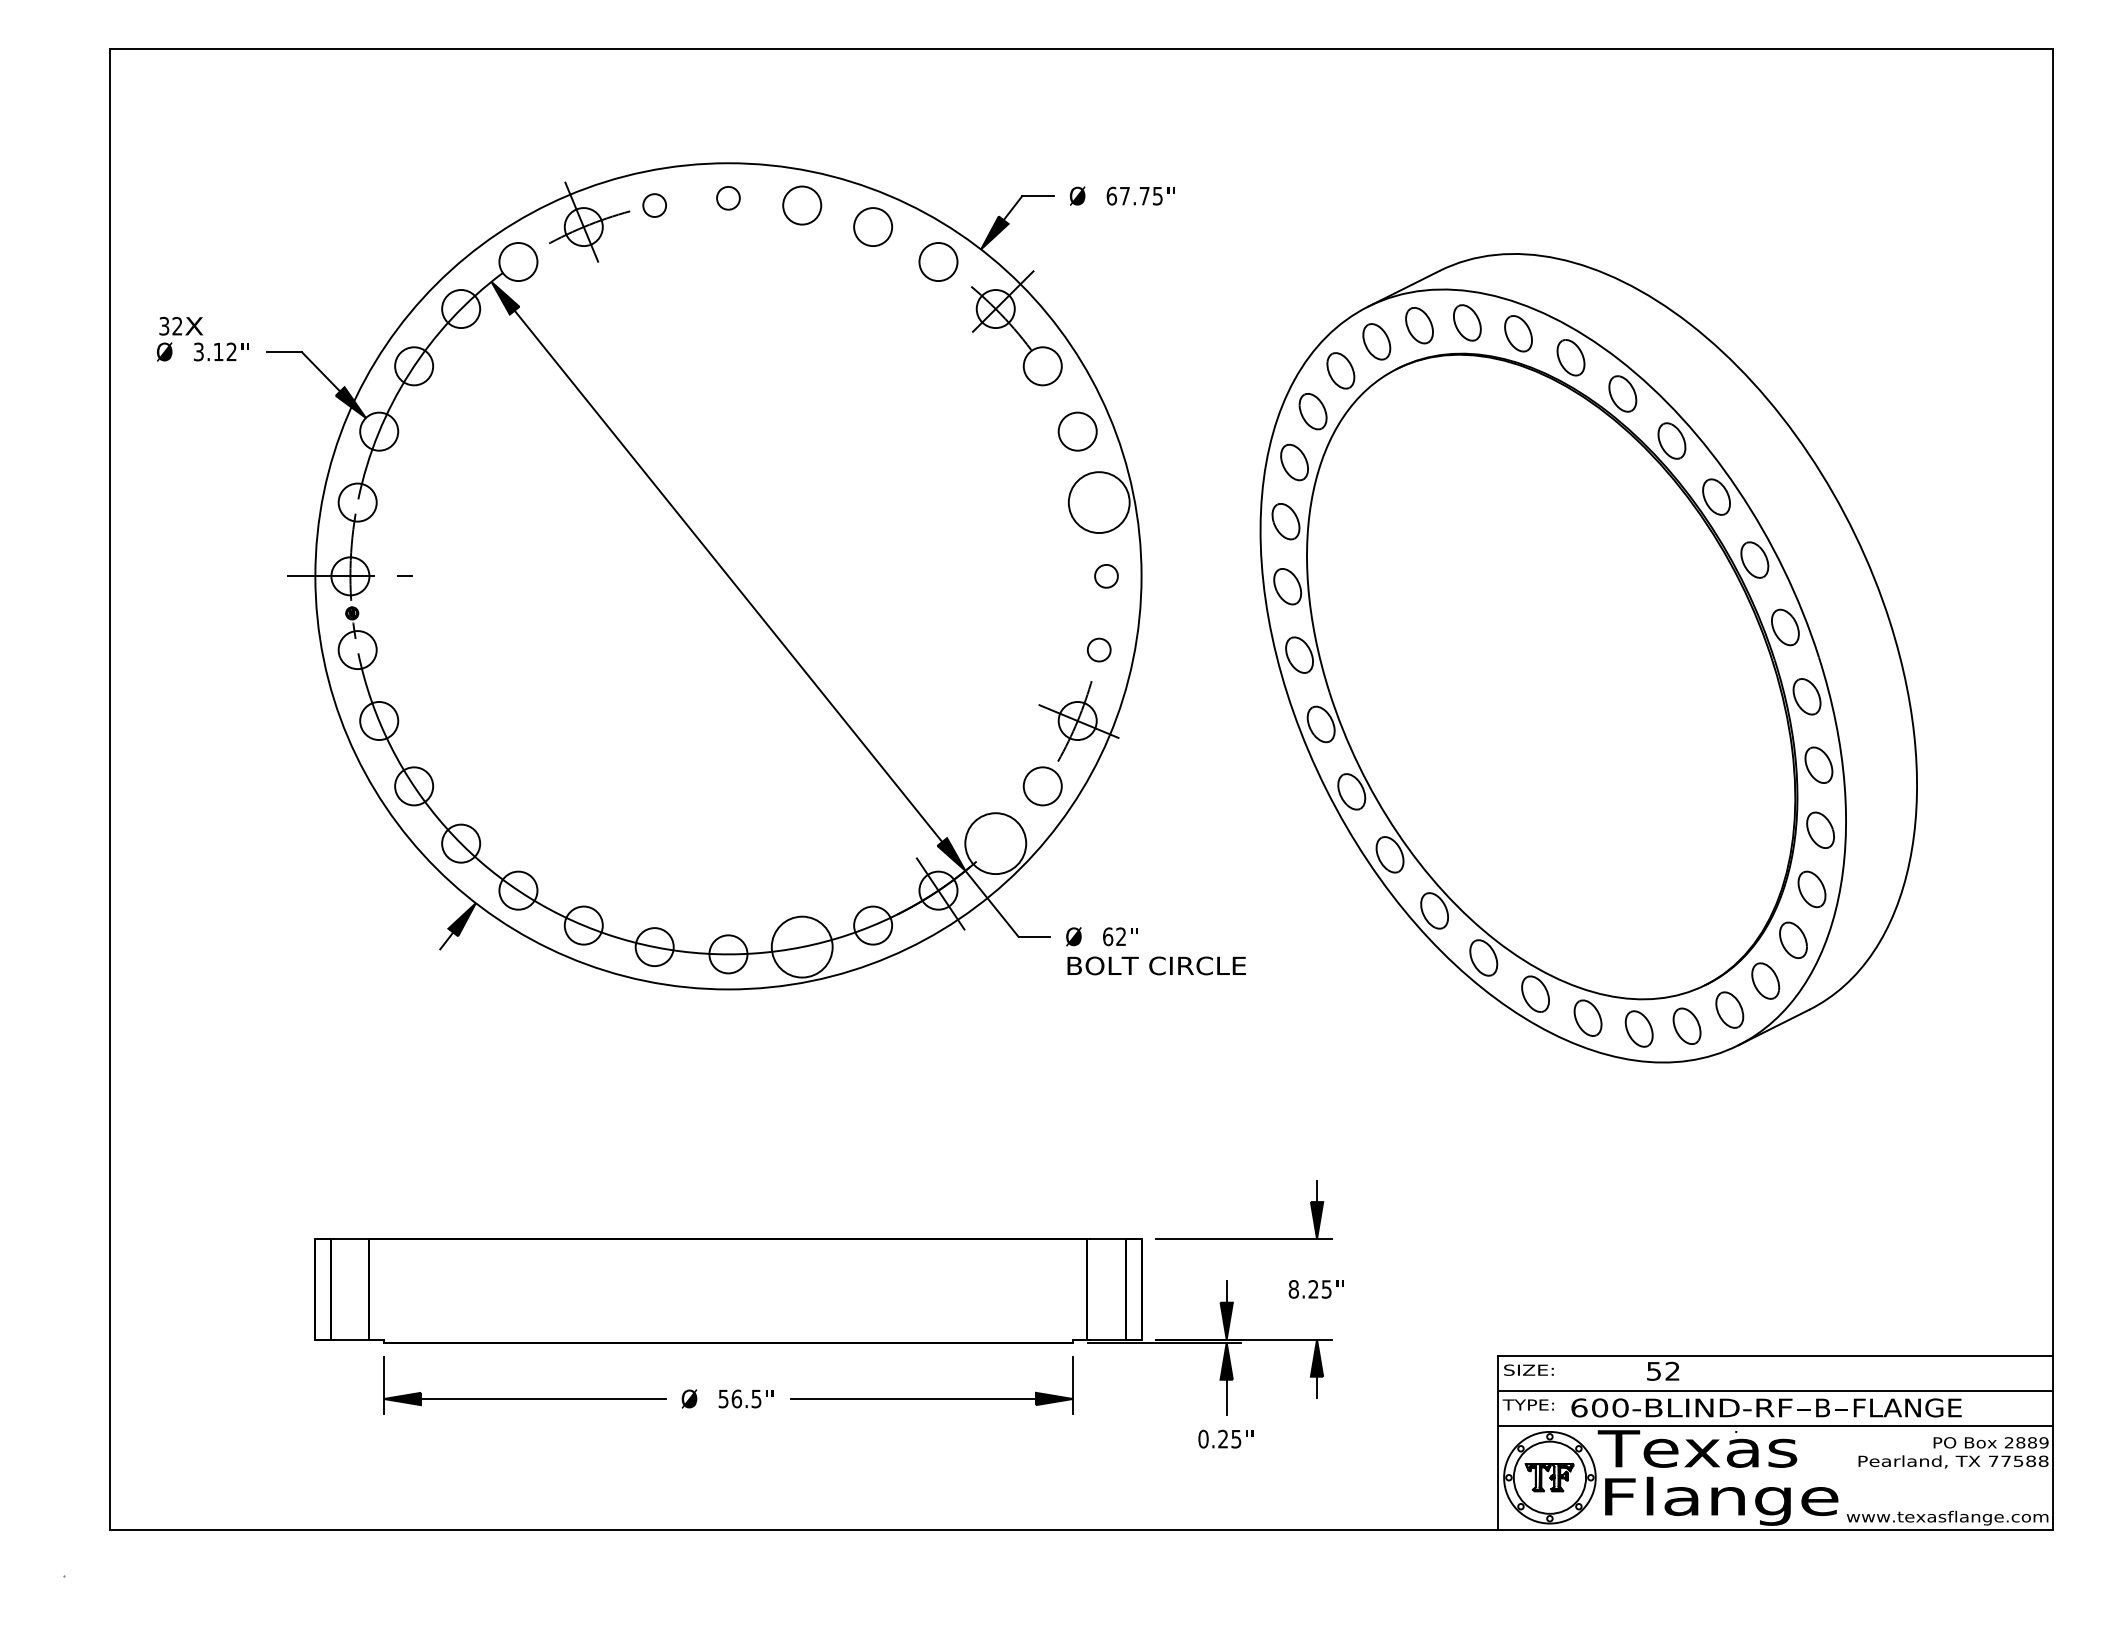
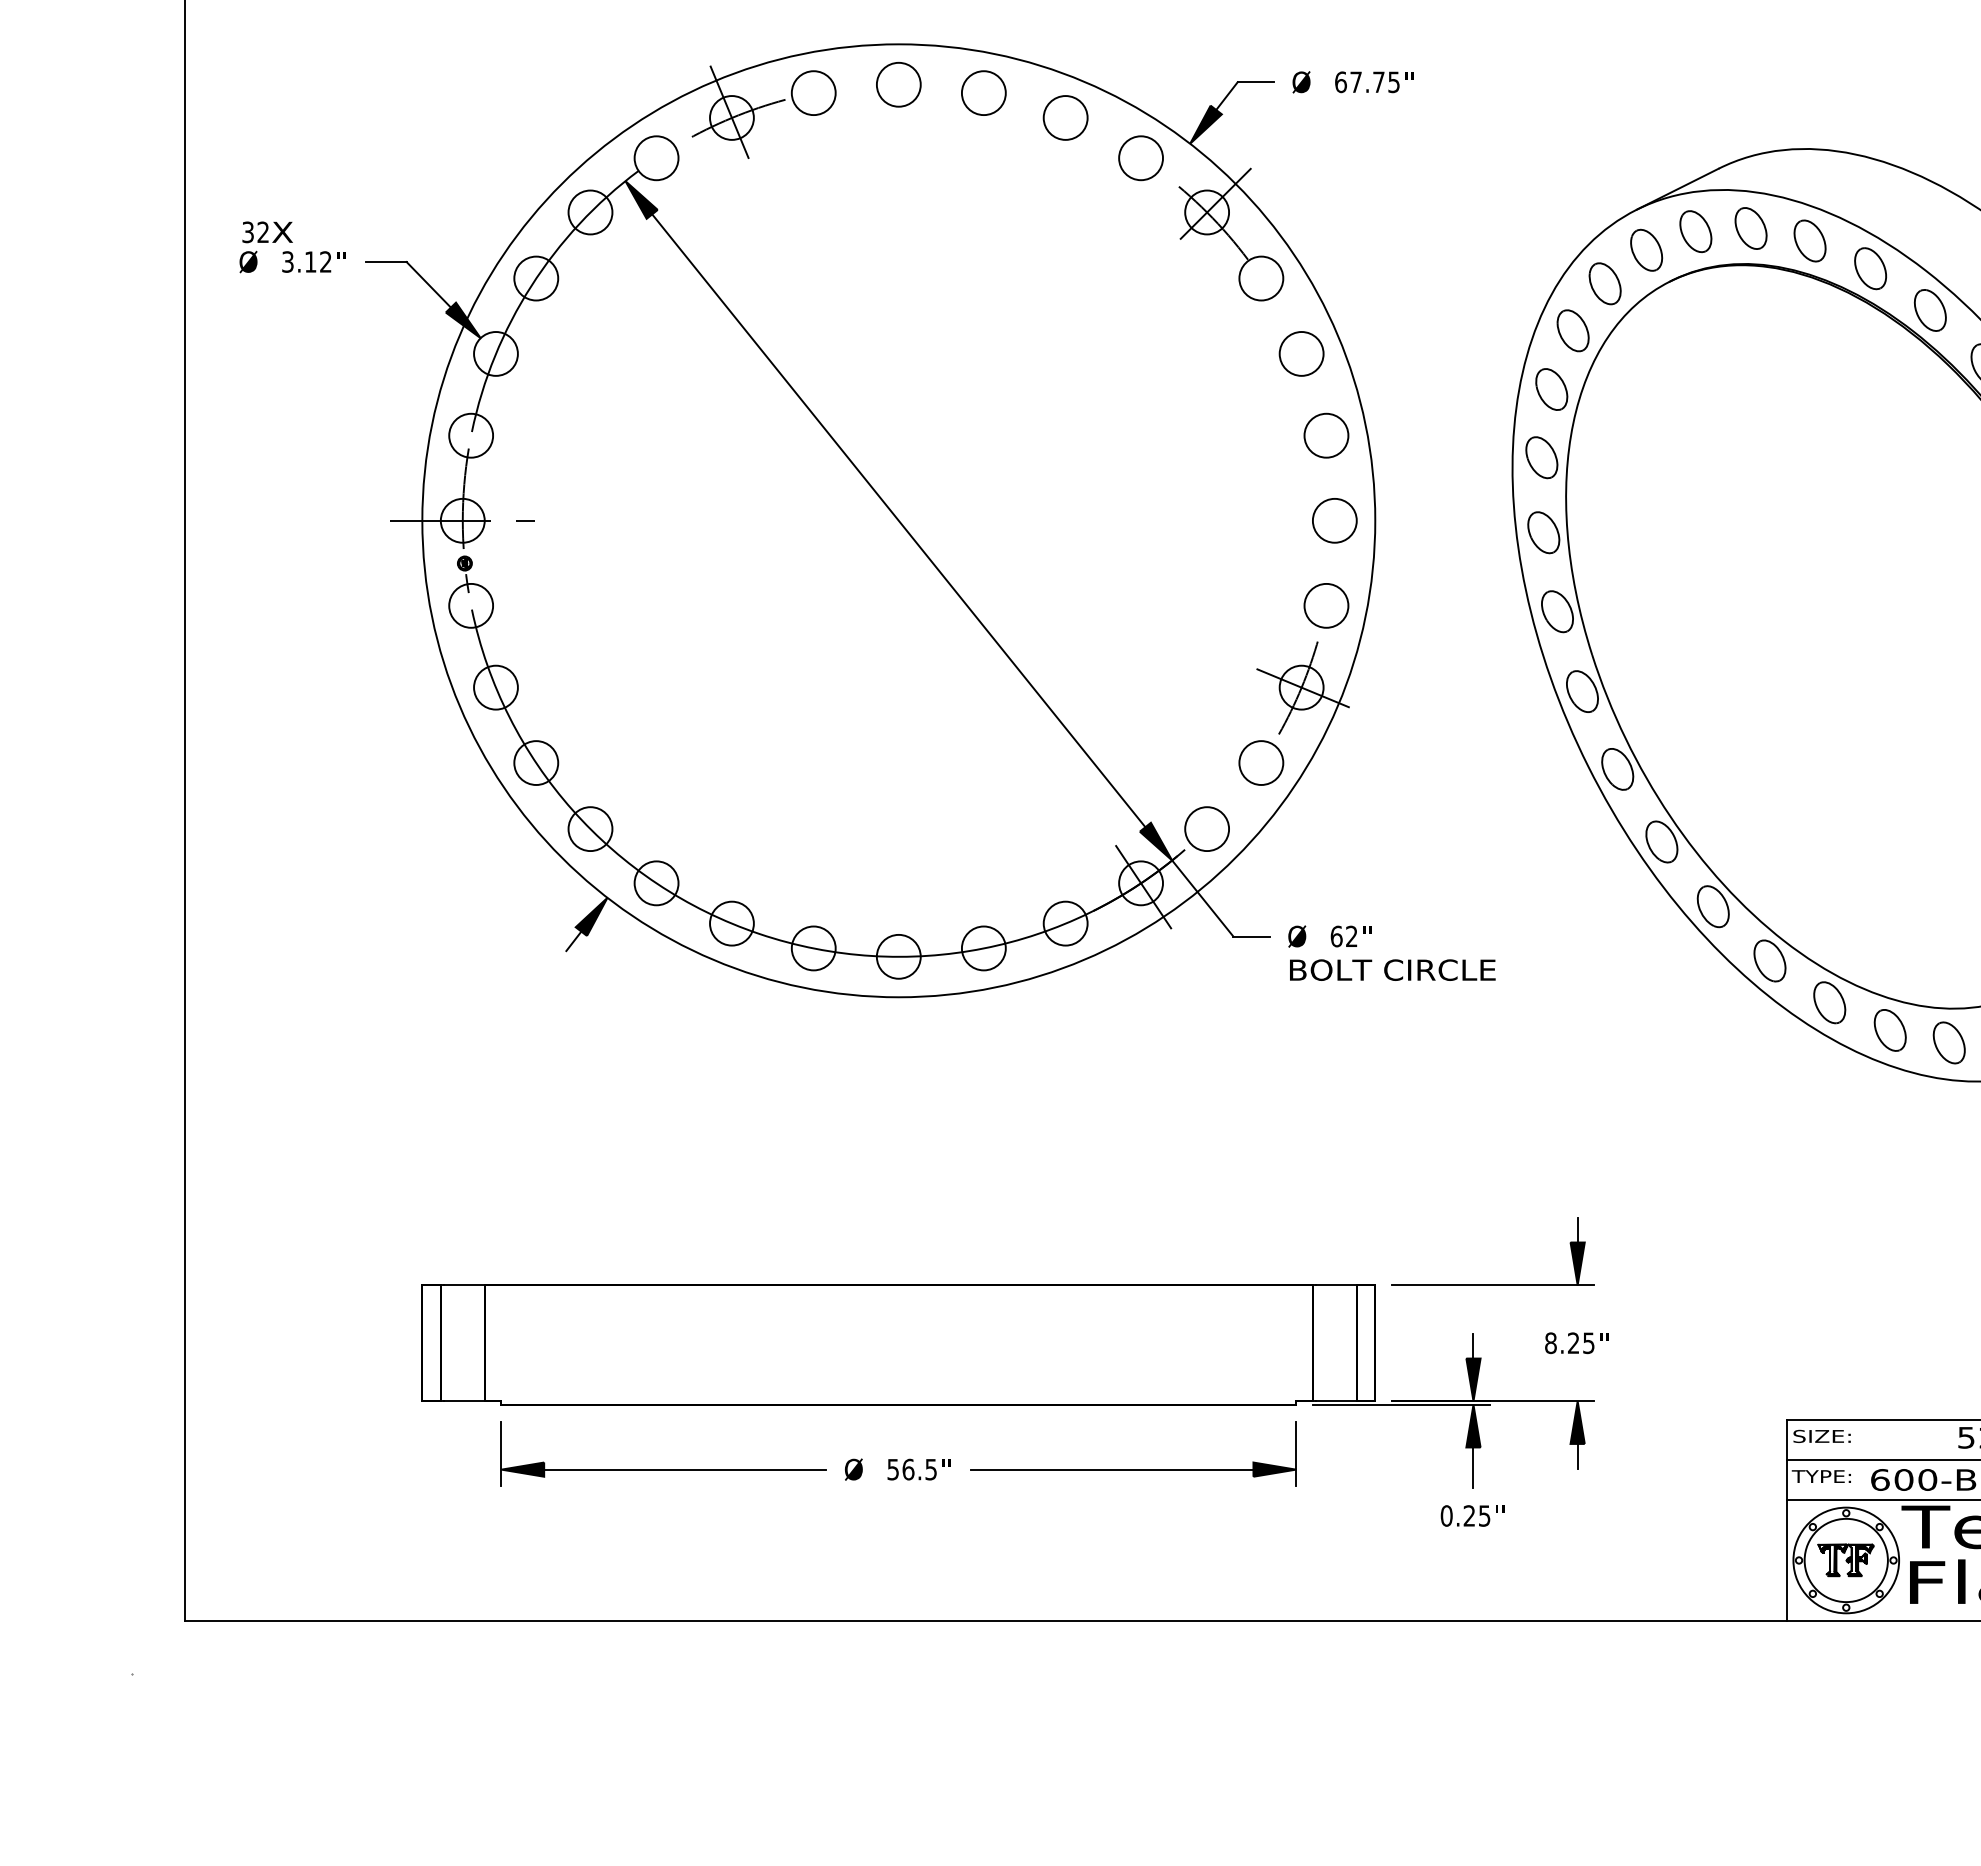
circle: (728, 198) -> (898, 84), size x1.67
circle: (654, 205) -> (813, 93), size x1.67
circle: (1099, 502) -> (1326, 435), size x0.62
circle: (1106, 576) -> (1334, 520), size x1.67
circle: (1099, 650) -> (1326, 606), size x1.67
circle: (995, 843) -> (1206, 828), size x0.62
circle: (802, 947) -> (984, 948), size x0.62

